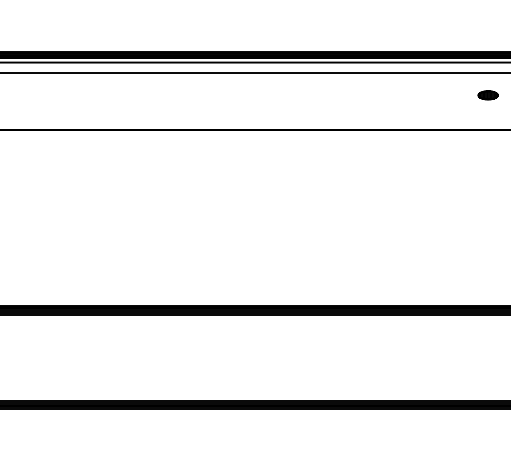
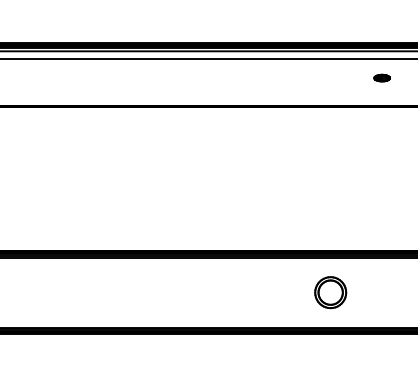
part: (487, 94) -> (381, 77), moved
part: (404, 357) -> (330, 292), added

